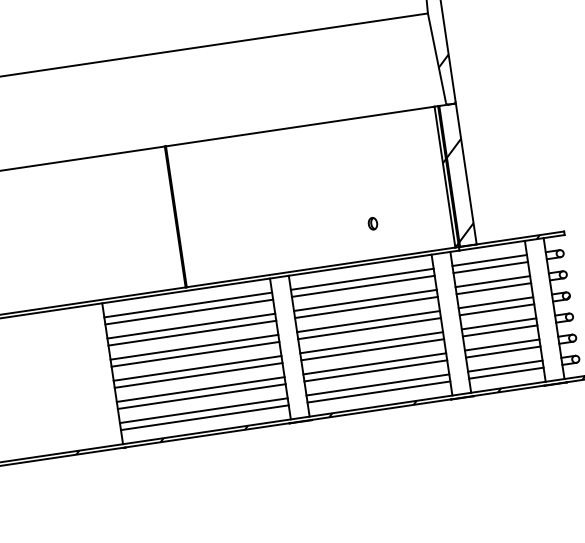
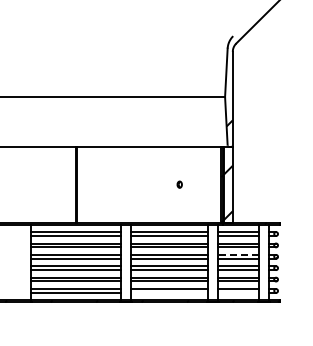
part: (372, 223) -> (179, 184), moved
line: (494, 302) -> (237, 254), solid -> dashed
line: (506, 372) -> (238, 292), removed
line: (378, 391) -> (169, 292), removed

